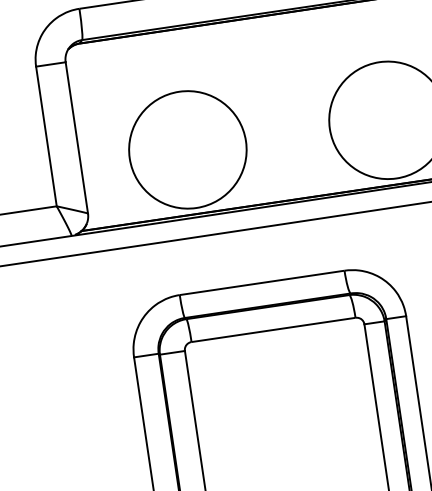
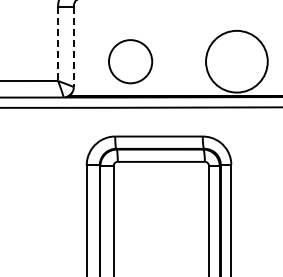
line: (47, 137) -> (58, 44), solid -> dashed
line: (76, 139) -> (73, 47), solid -> dashed
circle: (187, 149) -> (130, 61), size x0.7

